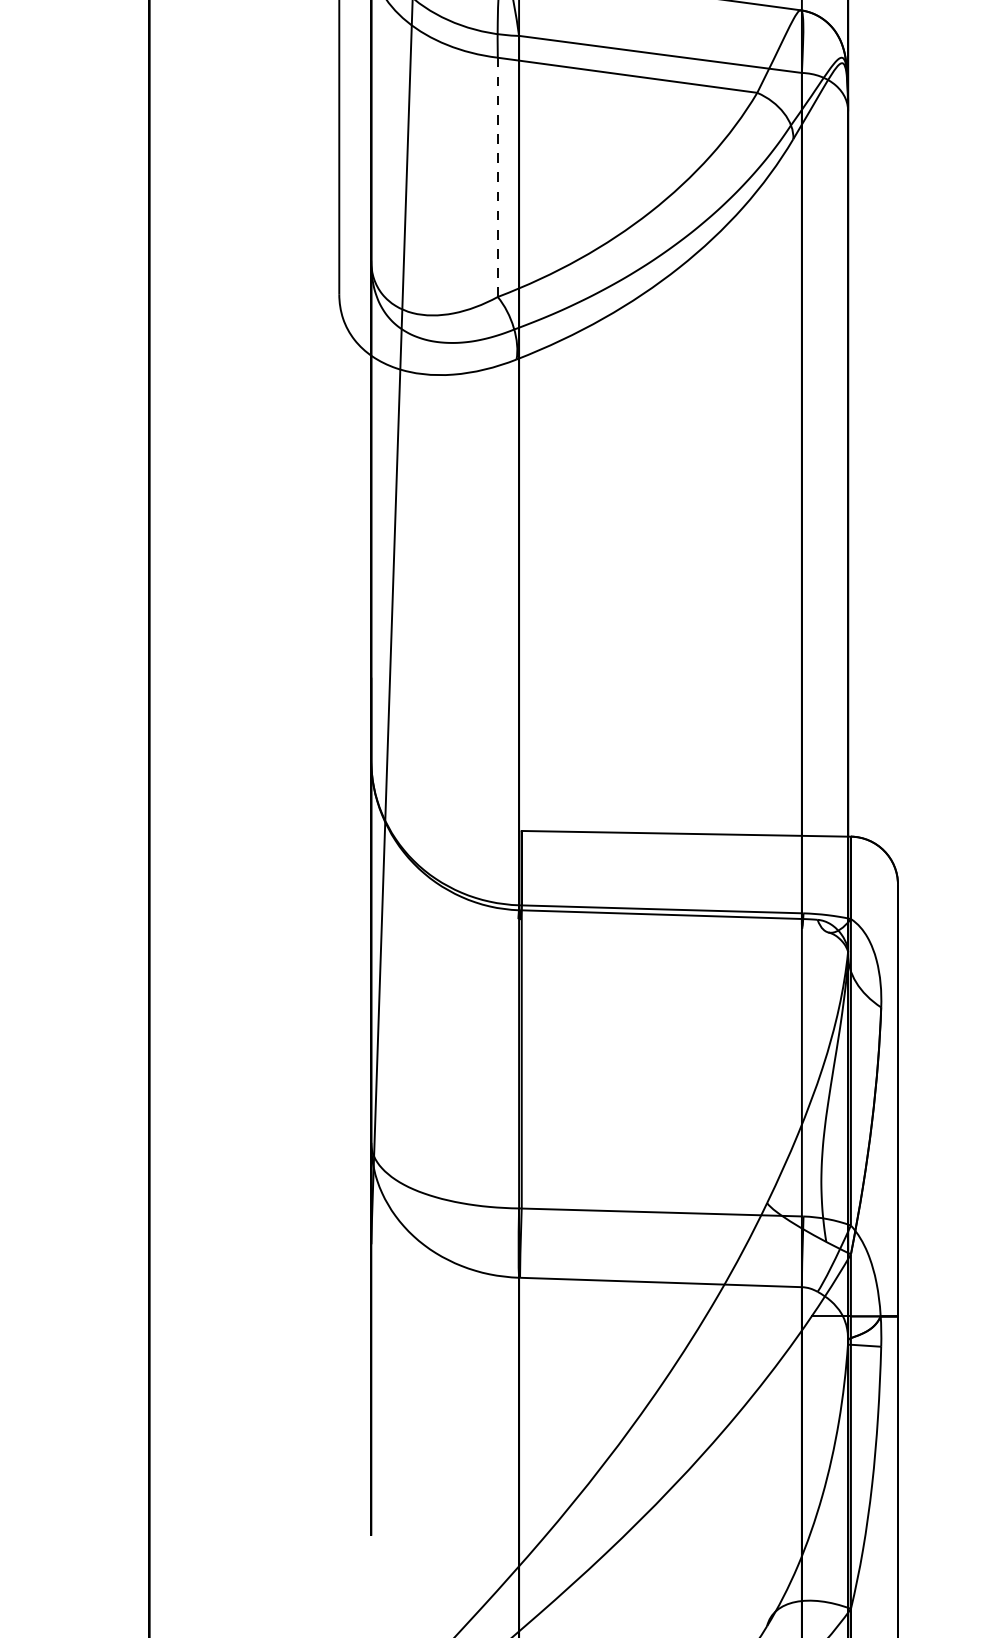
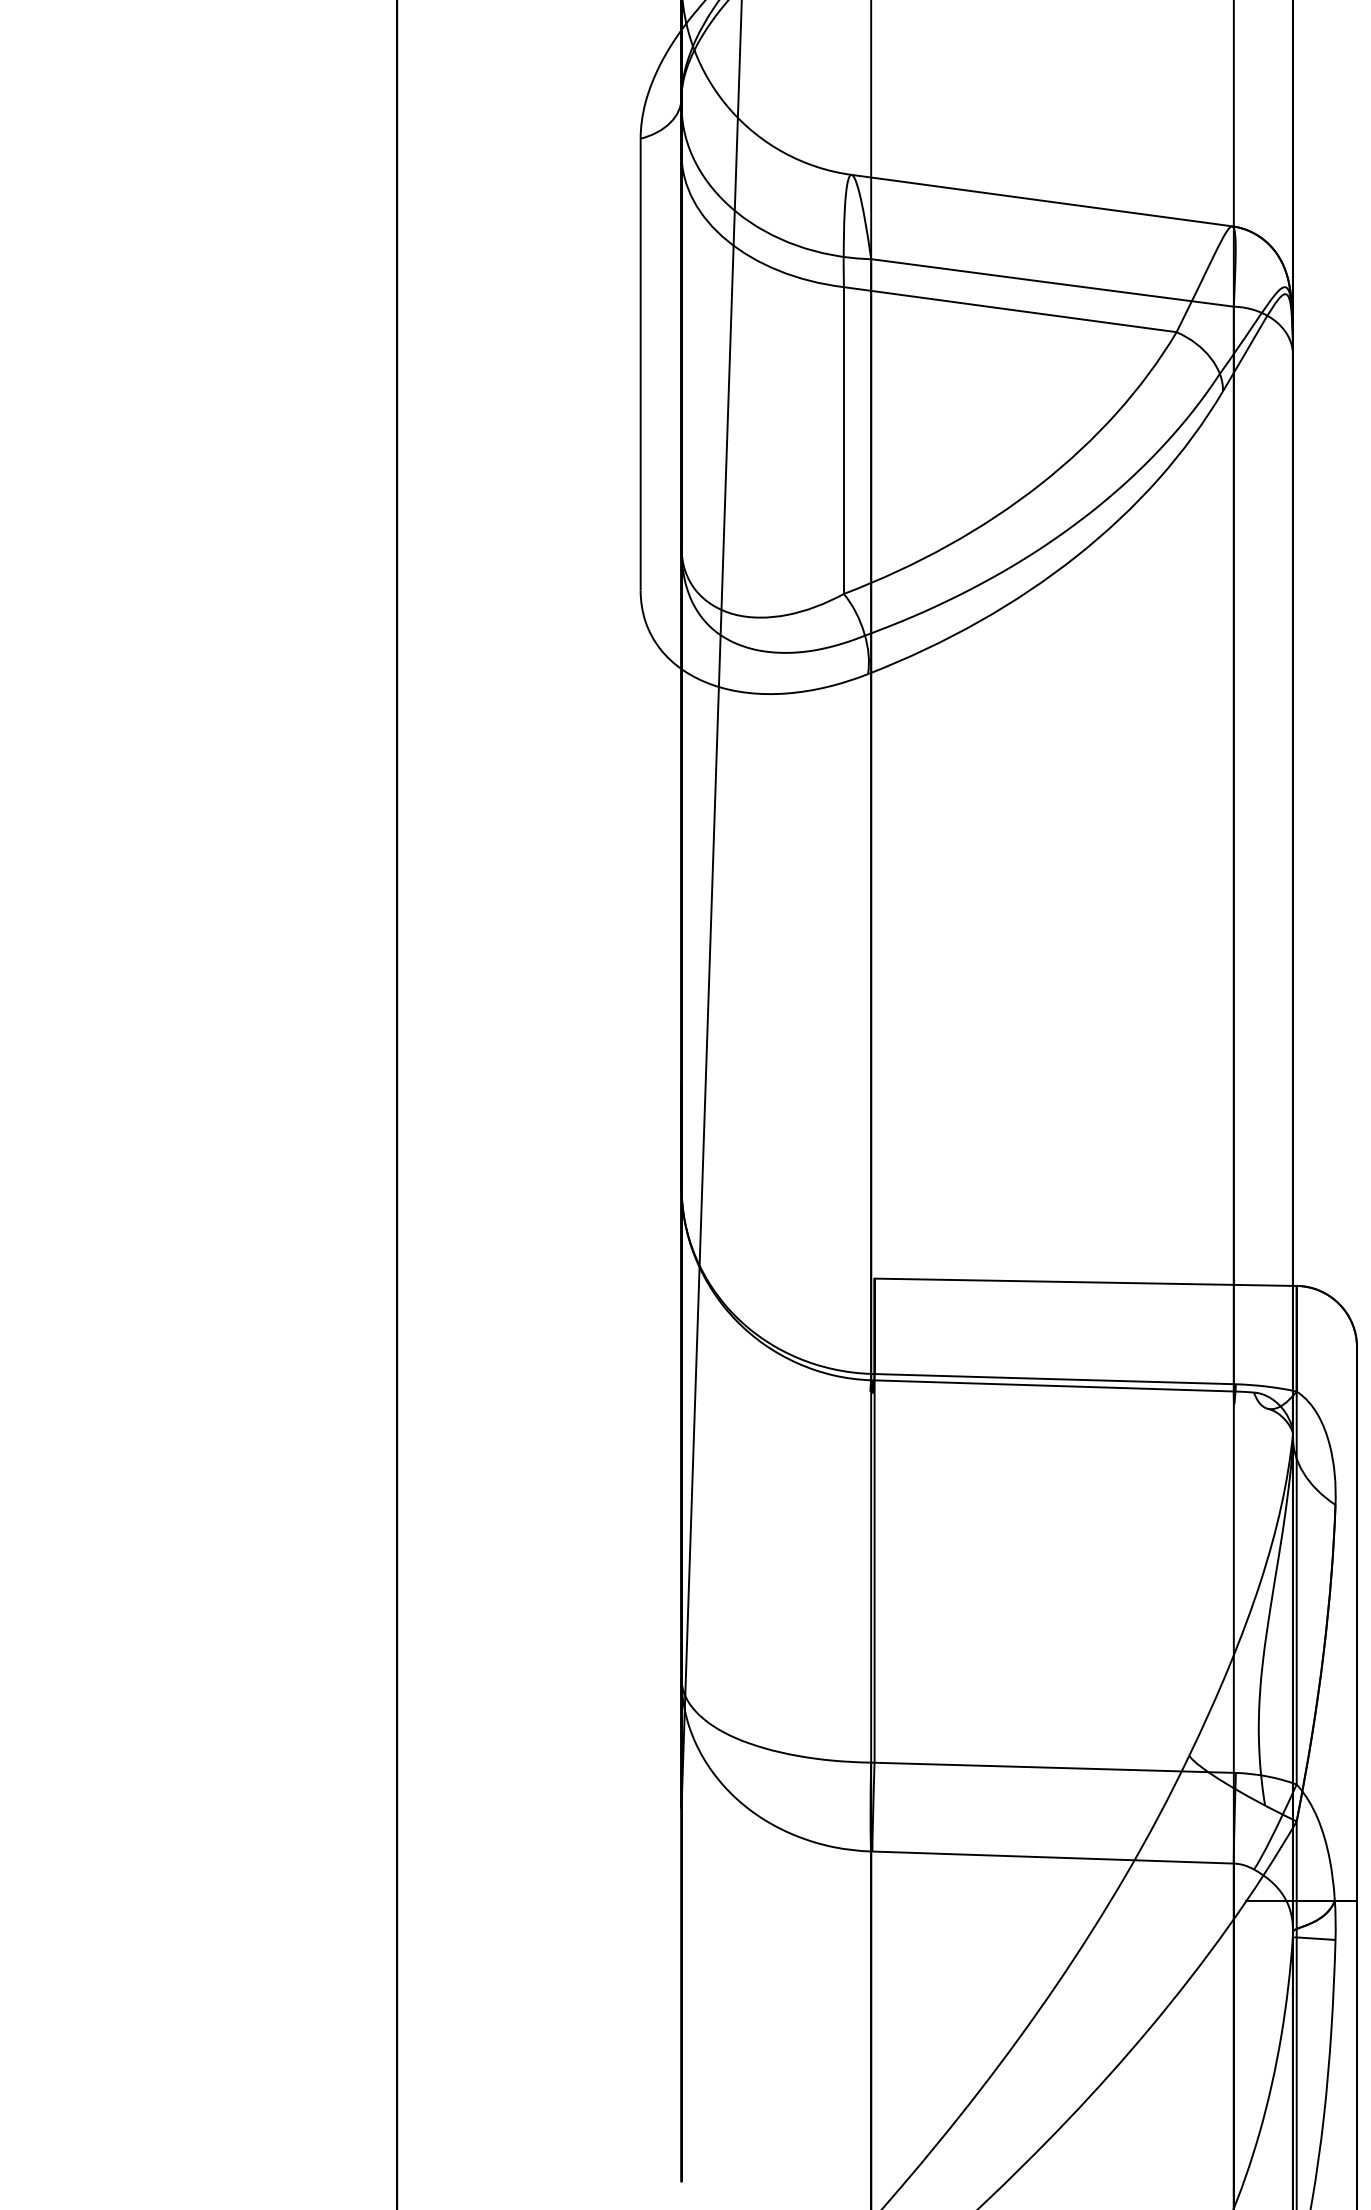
line: (497, 177) -> (843, 440), dashed -> solid

